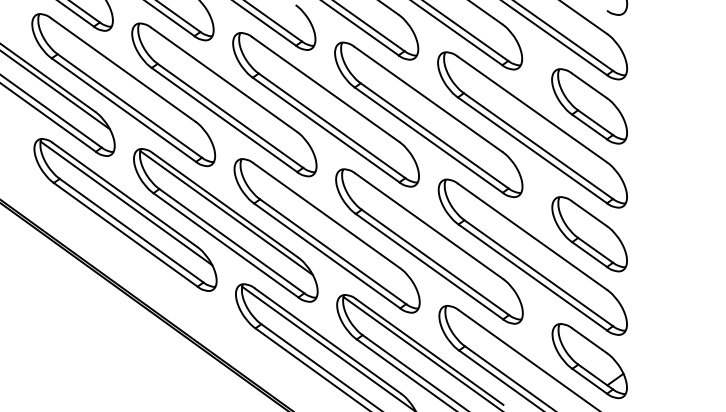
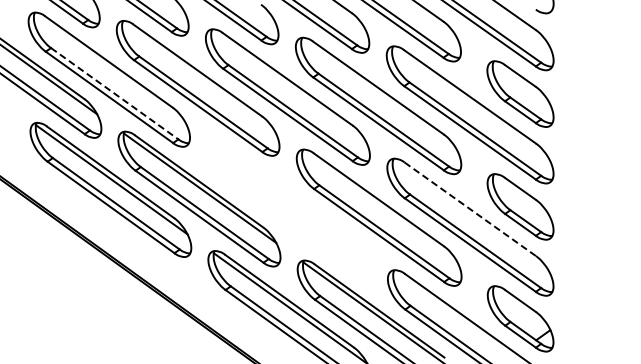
line: (130, 106) -> (115, 94), solid -> dashed
part: (326, 236) -> (288, 208), removed
line: (532, 237) -> (470, 209), solid -> dashed

